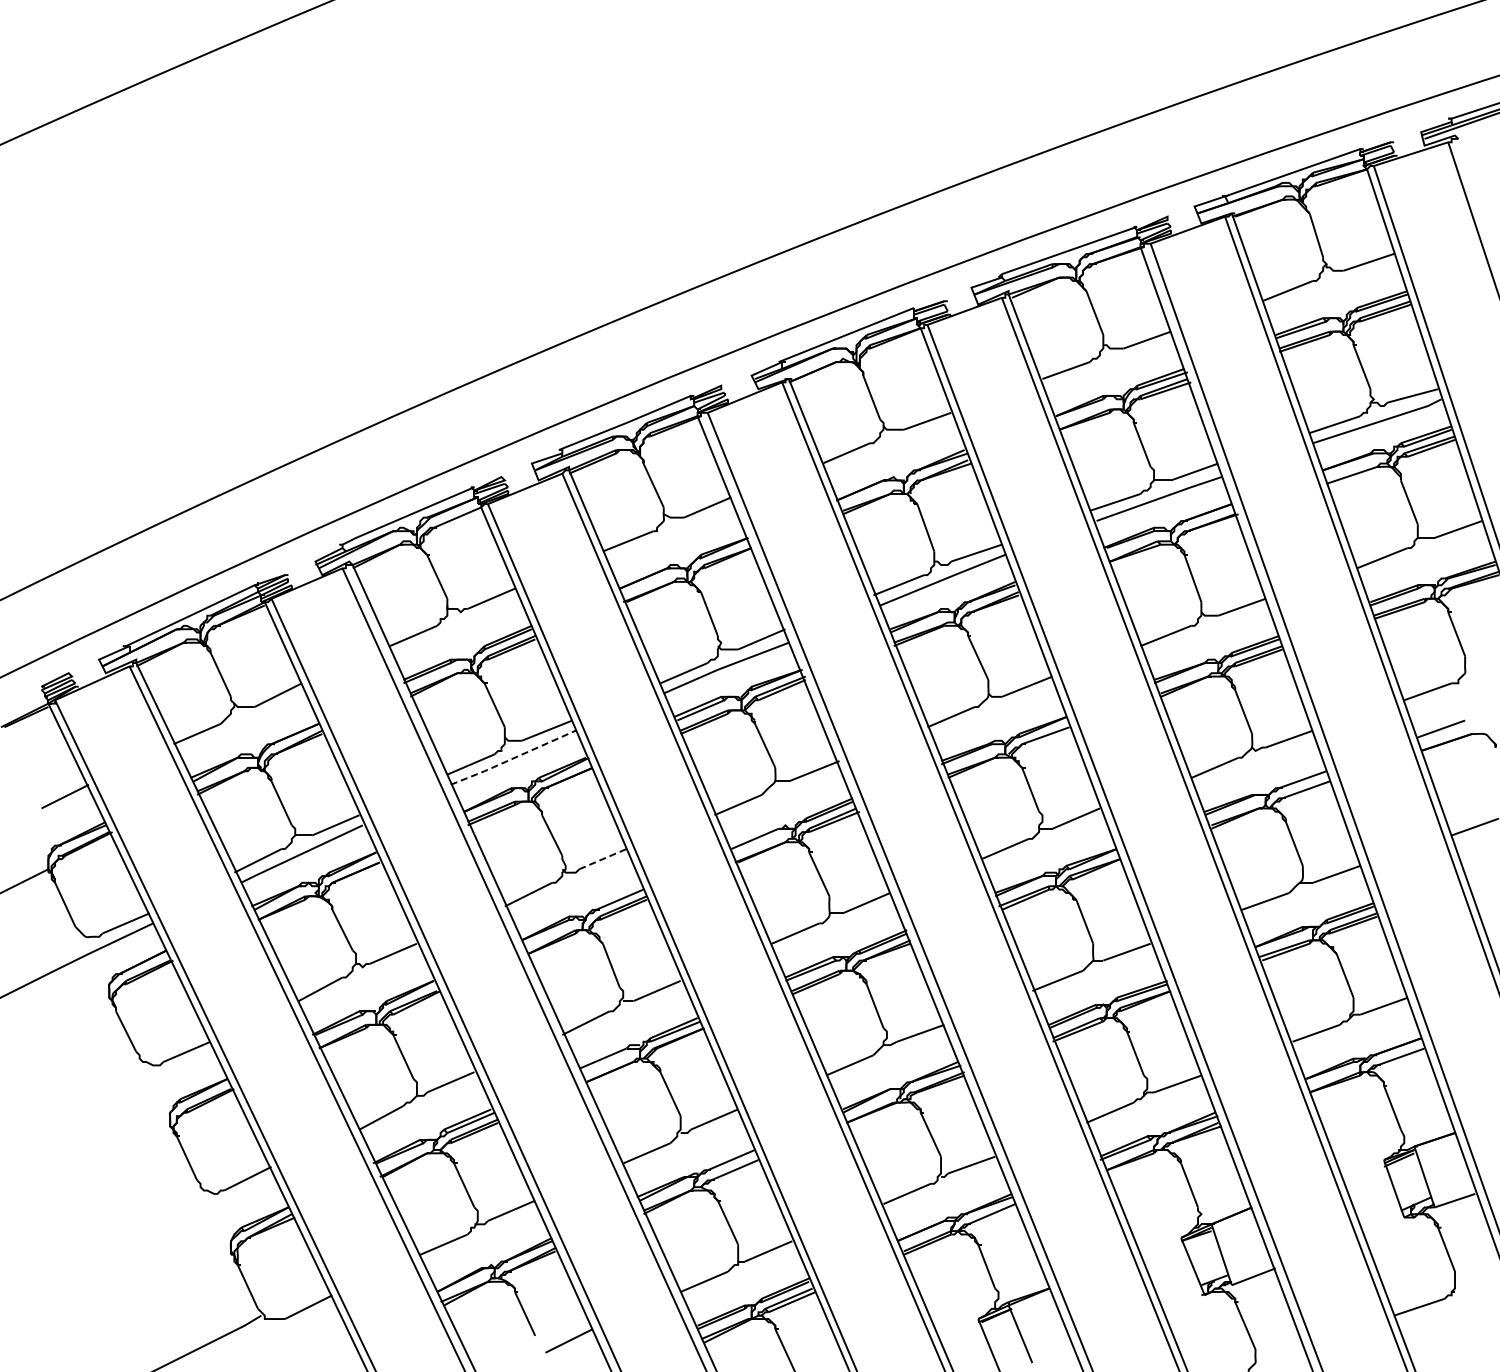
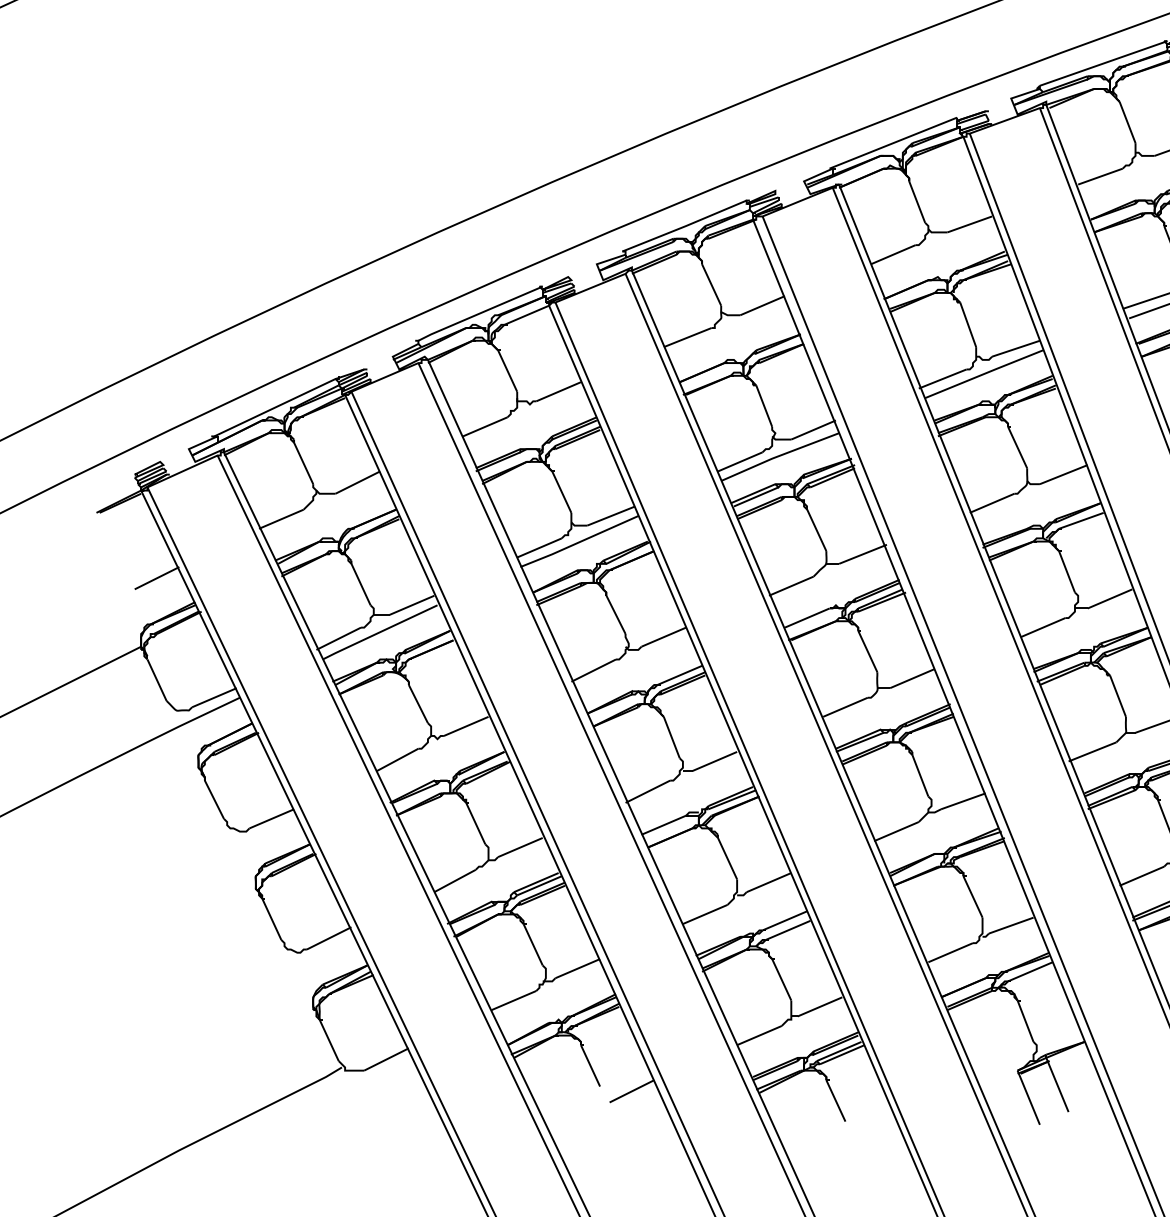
line: (512, 758) -> (578, 542), dashed -> solid
line: (602, 859) -> (663, 637), dashed -> solid

